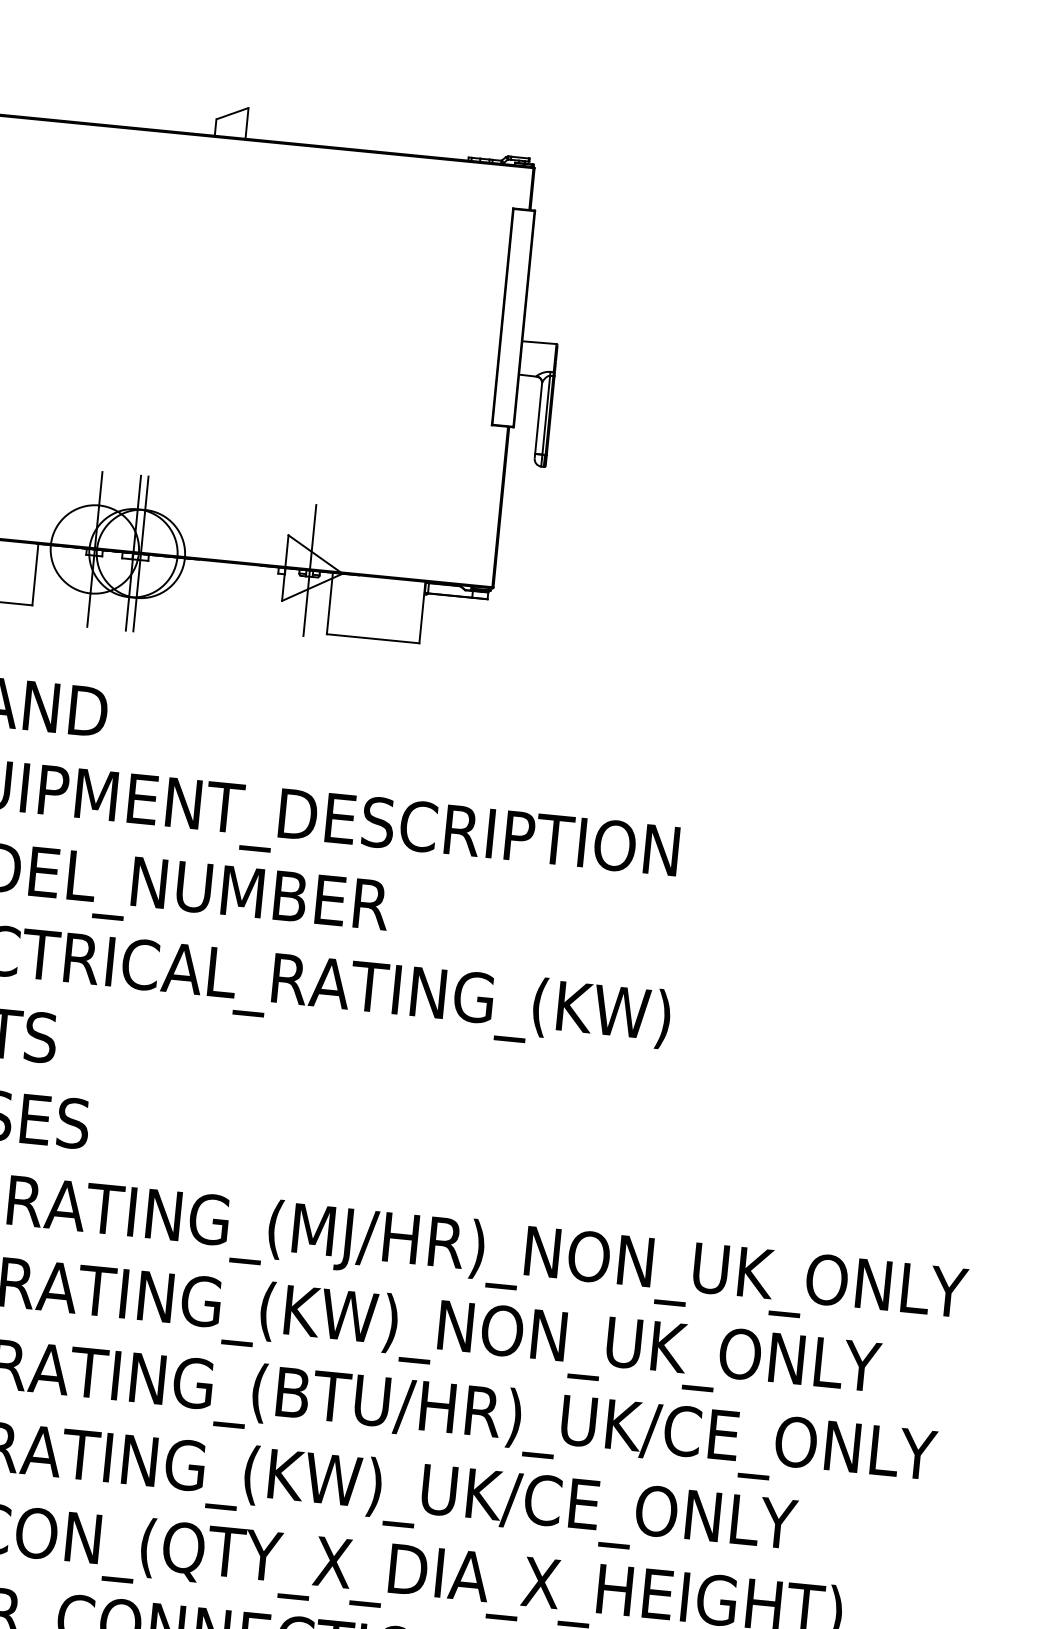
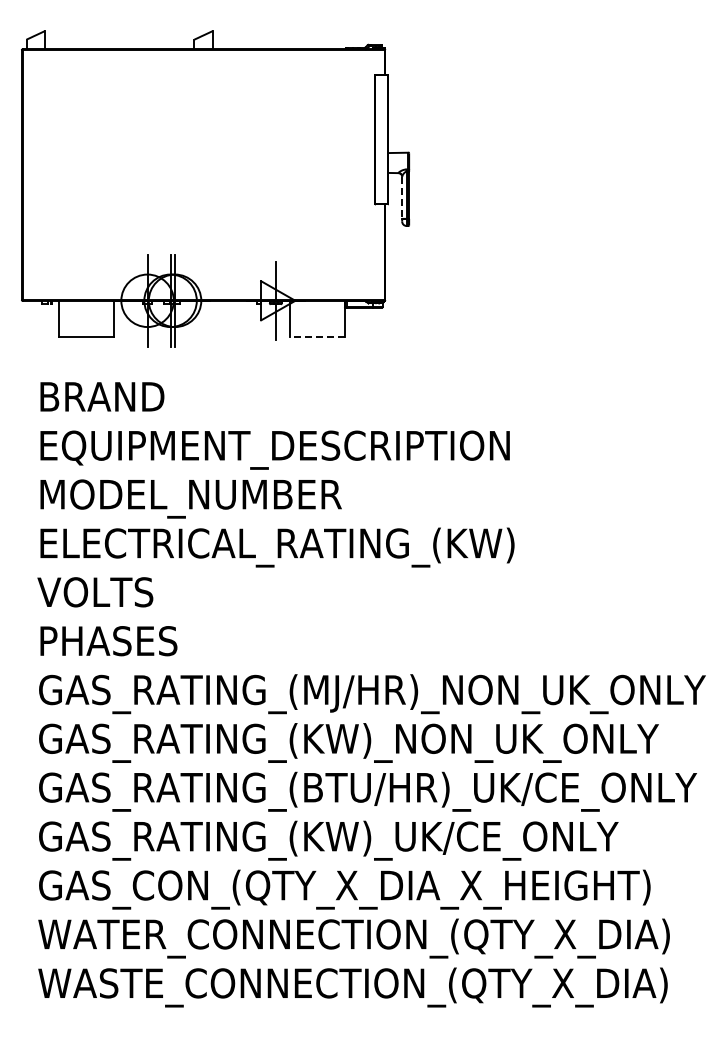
line: (539, 419) -> (402, 198), solid -> dashed
line: (373, 638) -> (317, 337), solid -> dashed

